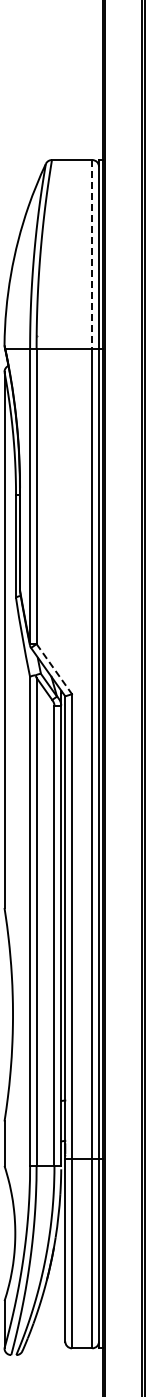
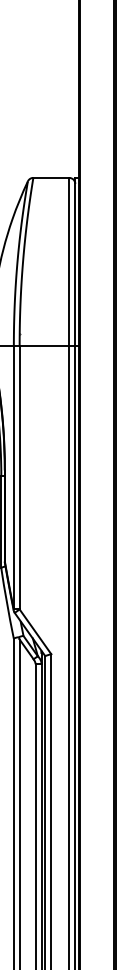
line: (92, 254) -> (69, 262), dashed -> solid
line: (54, 669) -> (35, 632), dashed -> solid

